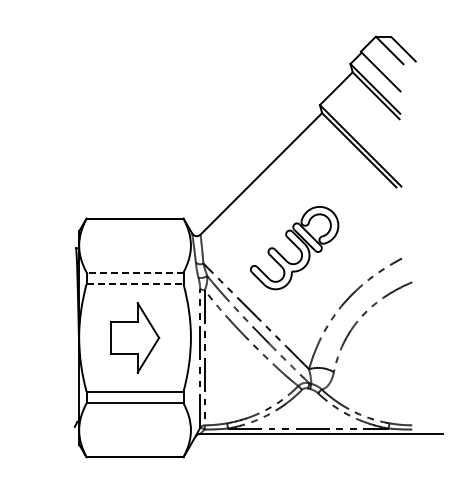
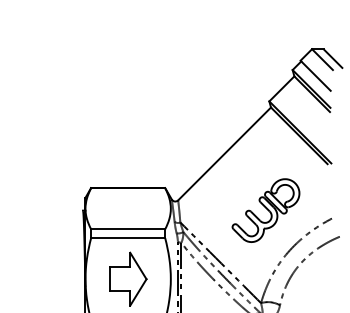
part: (294, 248) -> (265, 210), moved
line: (135, 272) -> (128, 229), dashed -> solid
line: (135, 284) -> (128, 238), dashed -> solid

